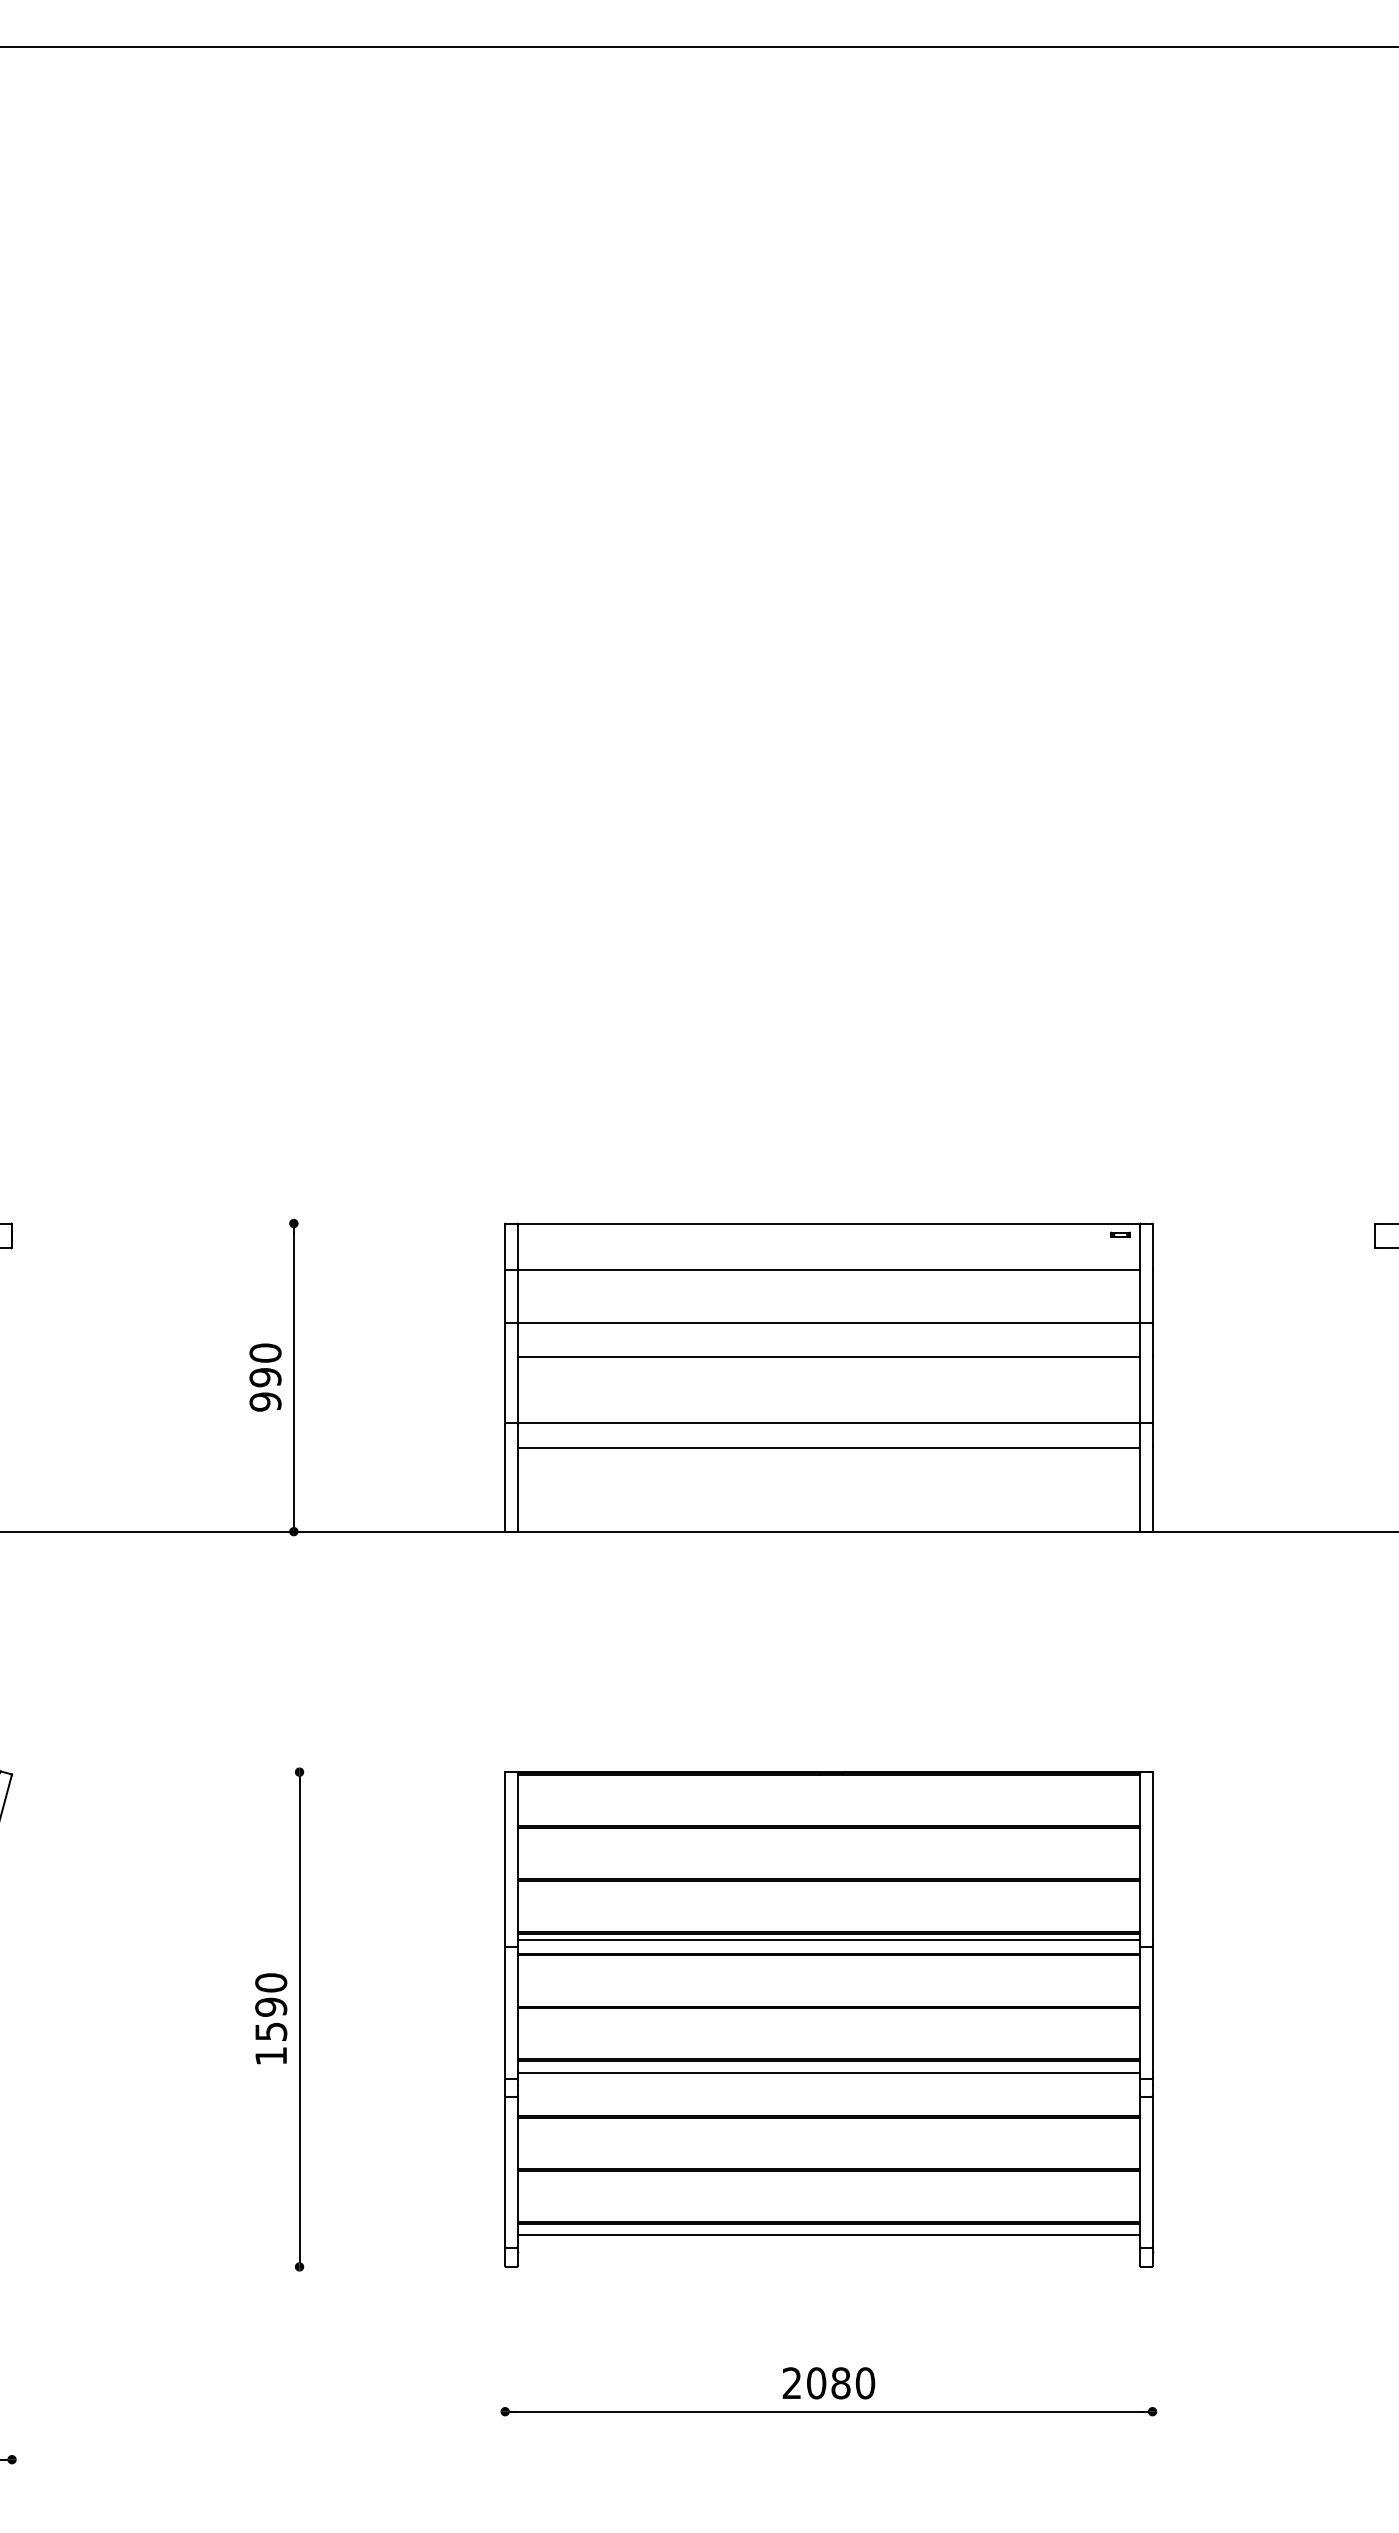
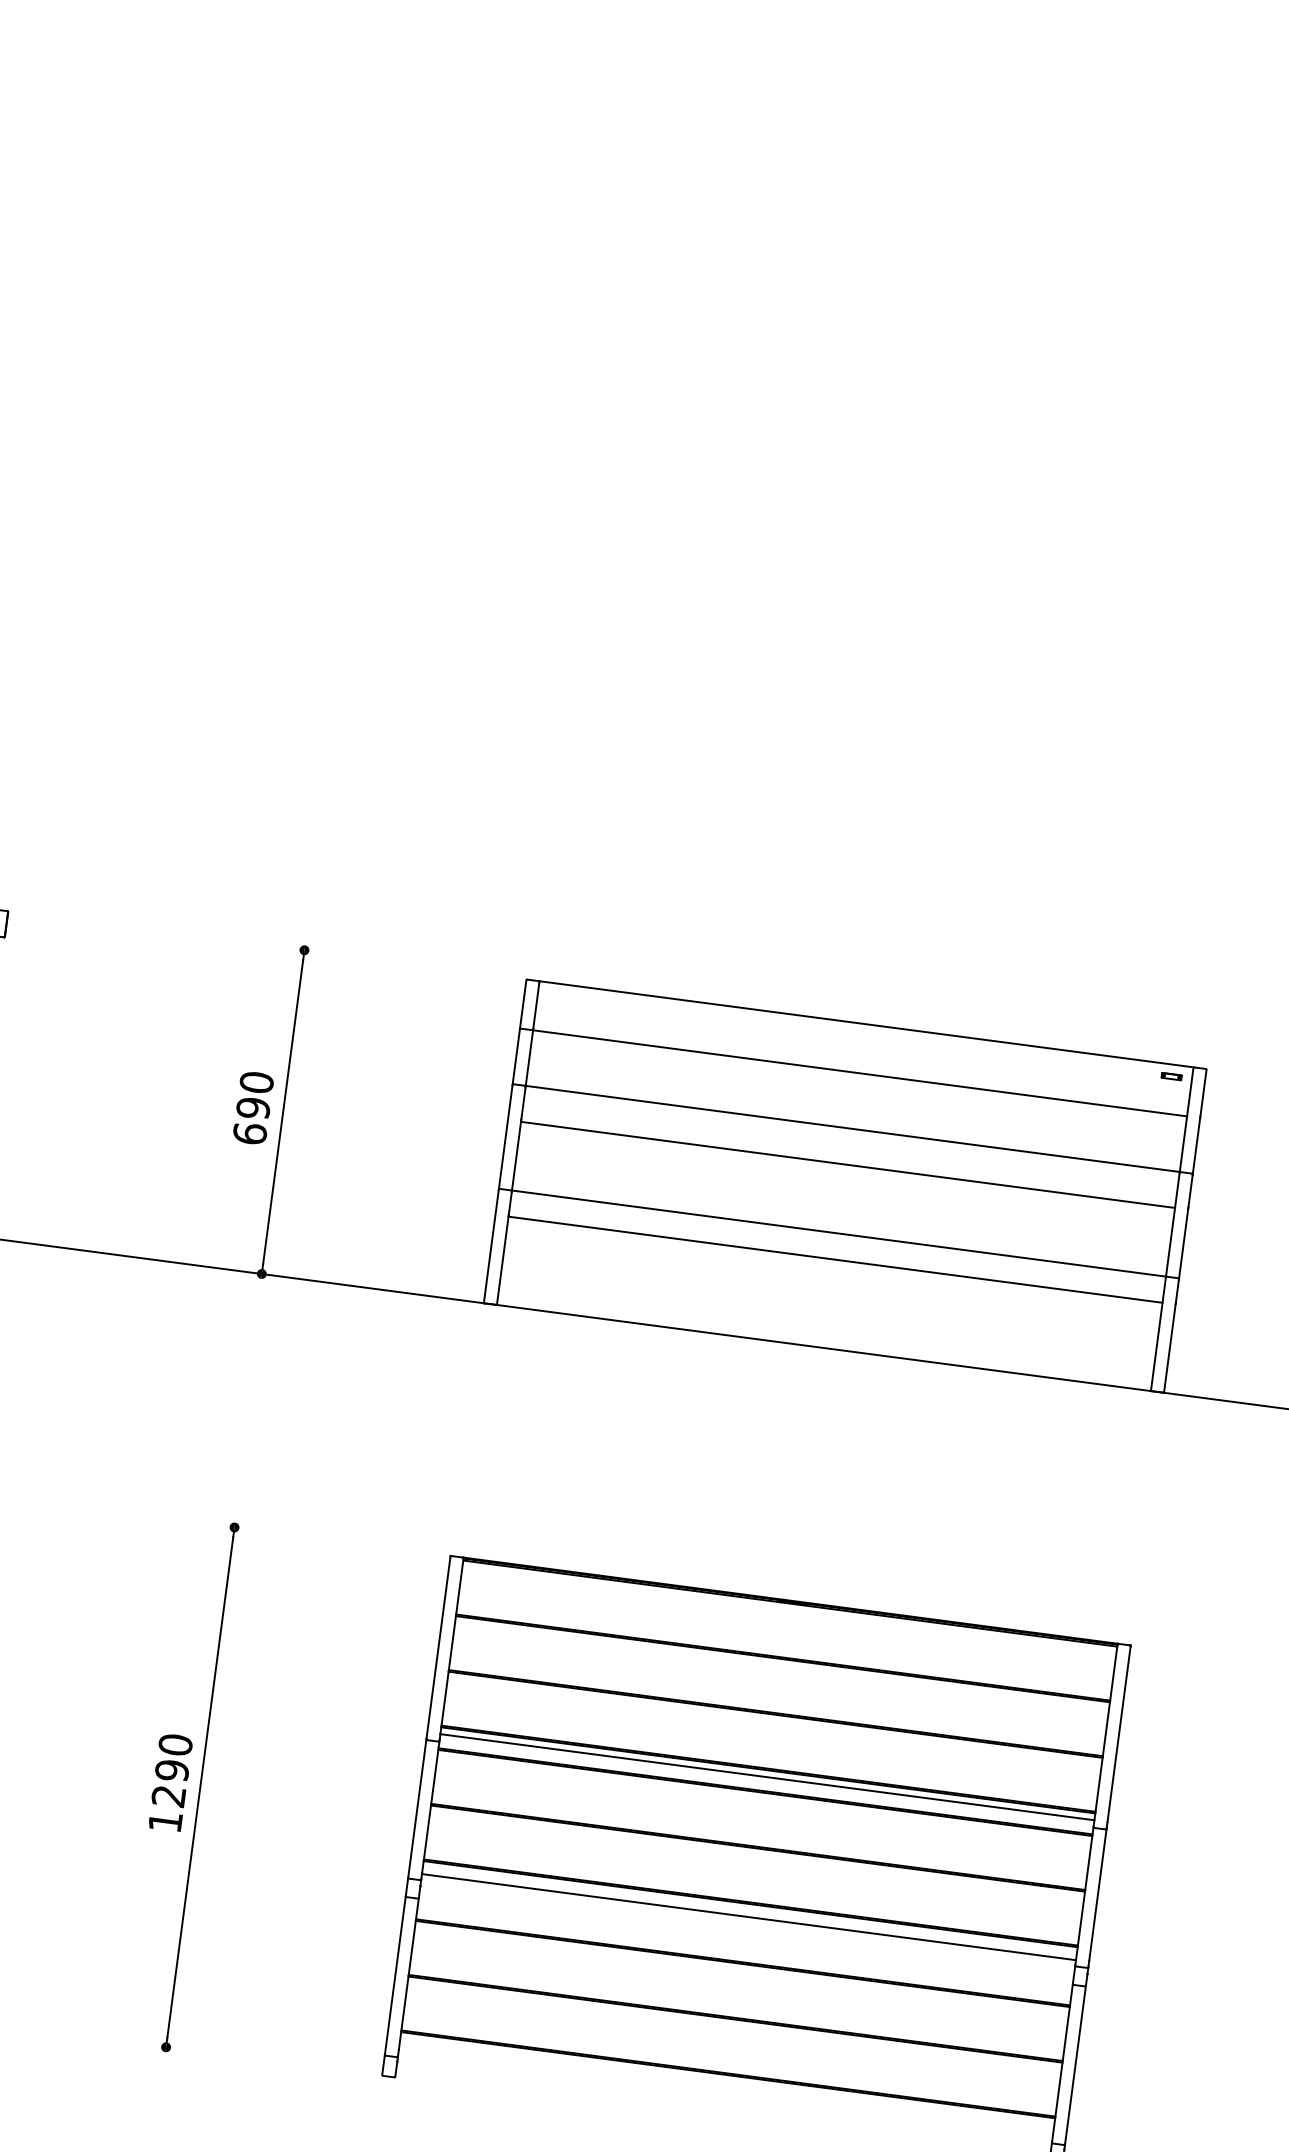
text: (265, 1401) -> (250, 1133), 990 -> 690
text: (271, 2031) -> (169, 1796), 1590 -> 1290
line: (828, 2234) -> (726, 2086), removed

